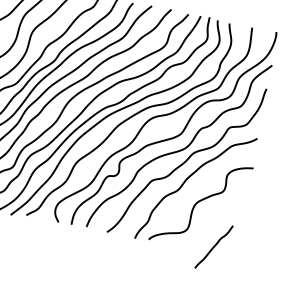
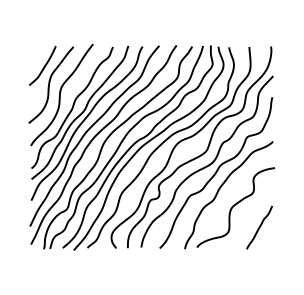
curve: (213, 246) -> (259, 227), moved

